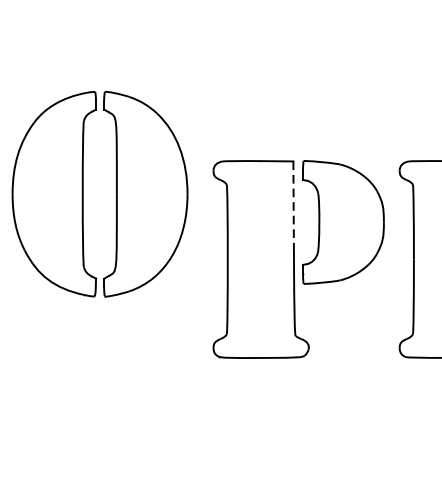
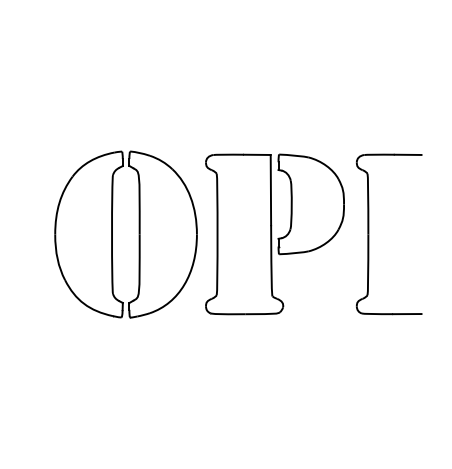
part: (83, 194) -> (112, 234), moved
line: (293, 205) -> (270, 190), dashed -> solid

